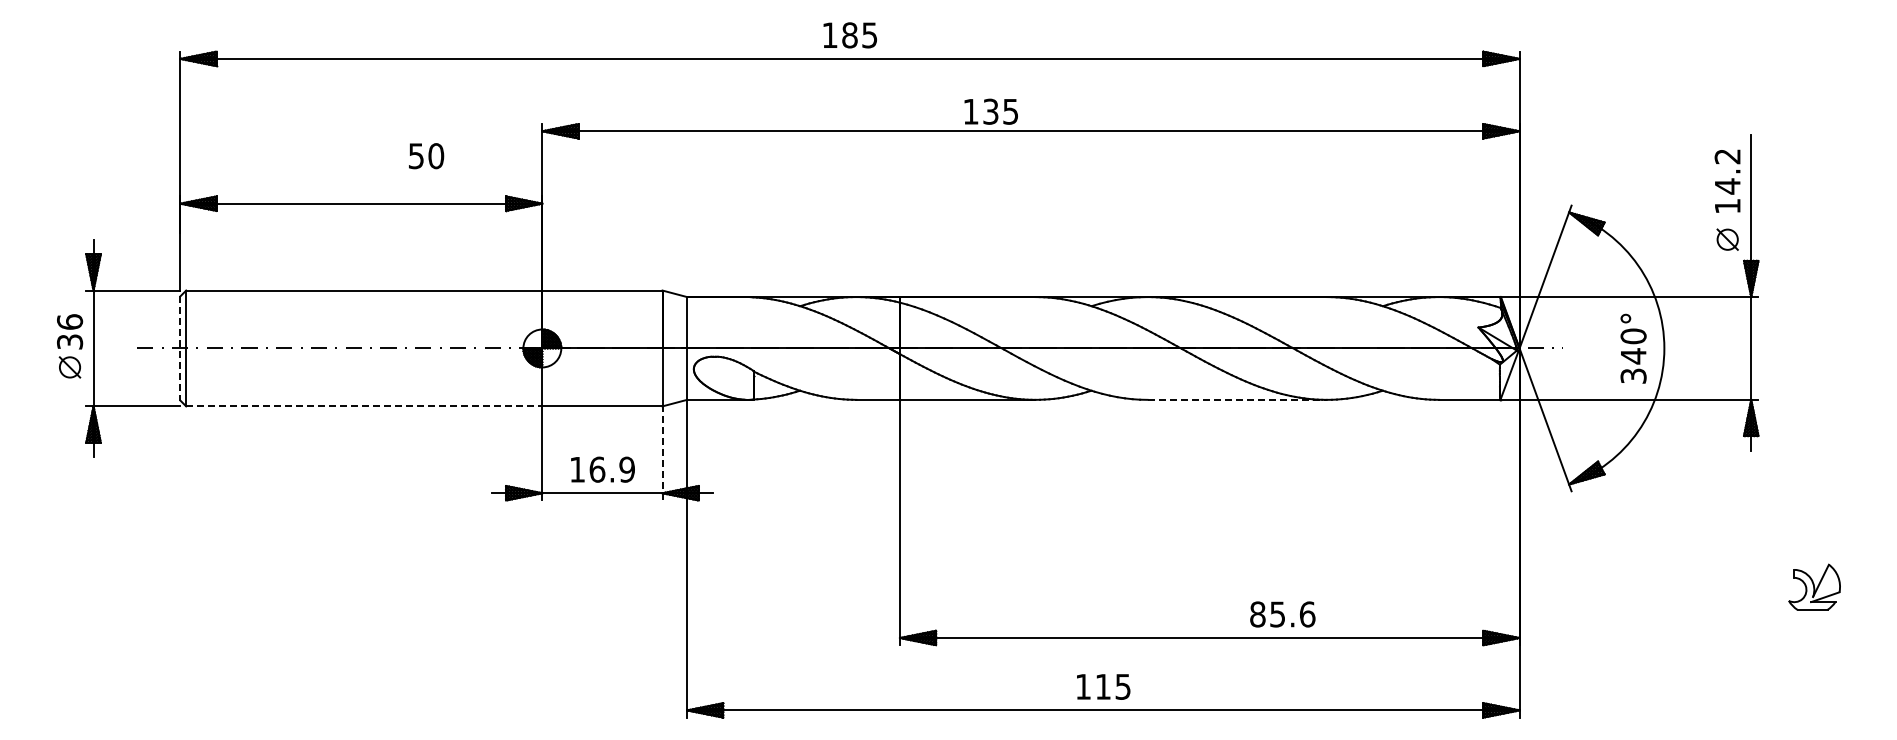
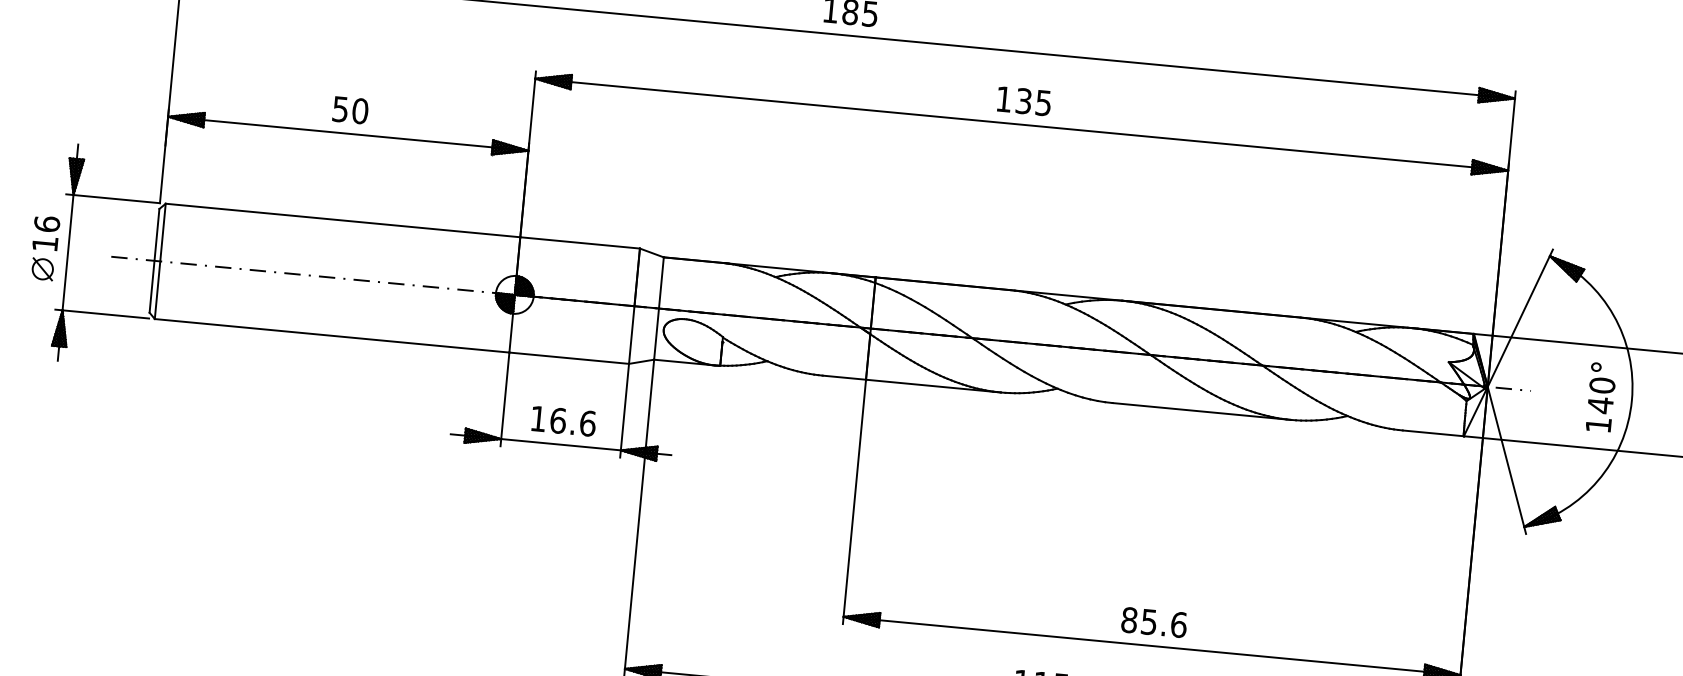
text: (990, 111) -> (1023, 100), moved
text: (426, 156) -> (350, 110), moved
text: (70, 341) -> (45, 243), 36 -> 16
line: (180, 348) -> (154, 260), dashed -> solid
text: (1633, 375) -> (1598, 424), 340° -> 140°
line: (1237, 399) -> (1202, 411), dashed -> solid
line: (364, 406) -> (332, 335), dashed -> solid
line: (662, 452) -> (624, 409), dashed -> solid
text: (627, 469) -> (588, 423), 16.9 -> 16.6
text: (1282, 614) -> (1153, 622), moved

